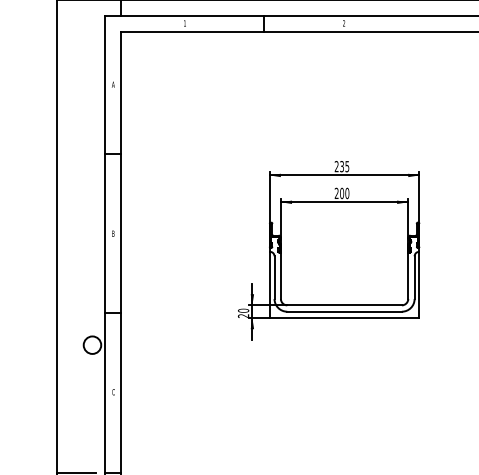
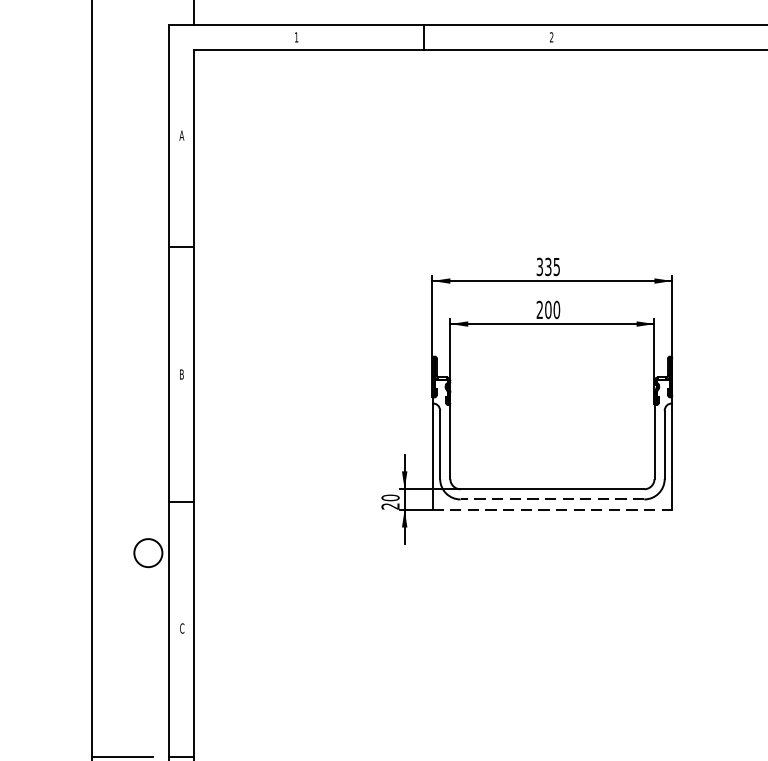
text: (336, 167) -> (539, 268), 235 -> 335
line: (344, 311) -> (552, 499), solid -> dashed
line: (344, 318) -> (552, 510), solid -> dashed

